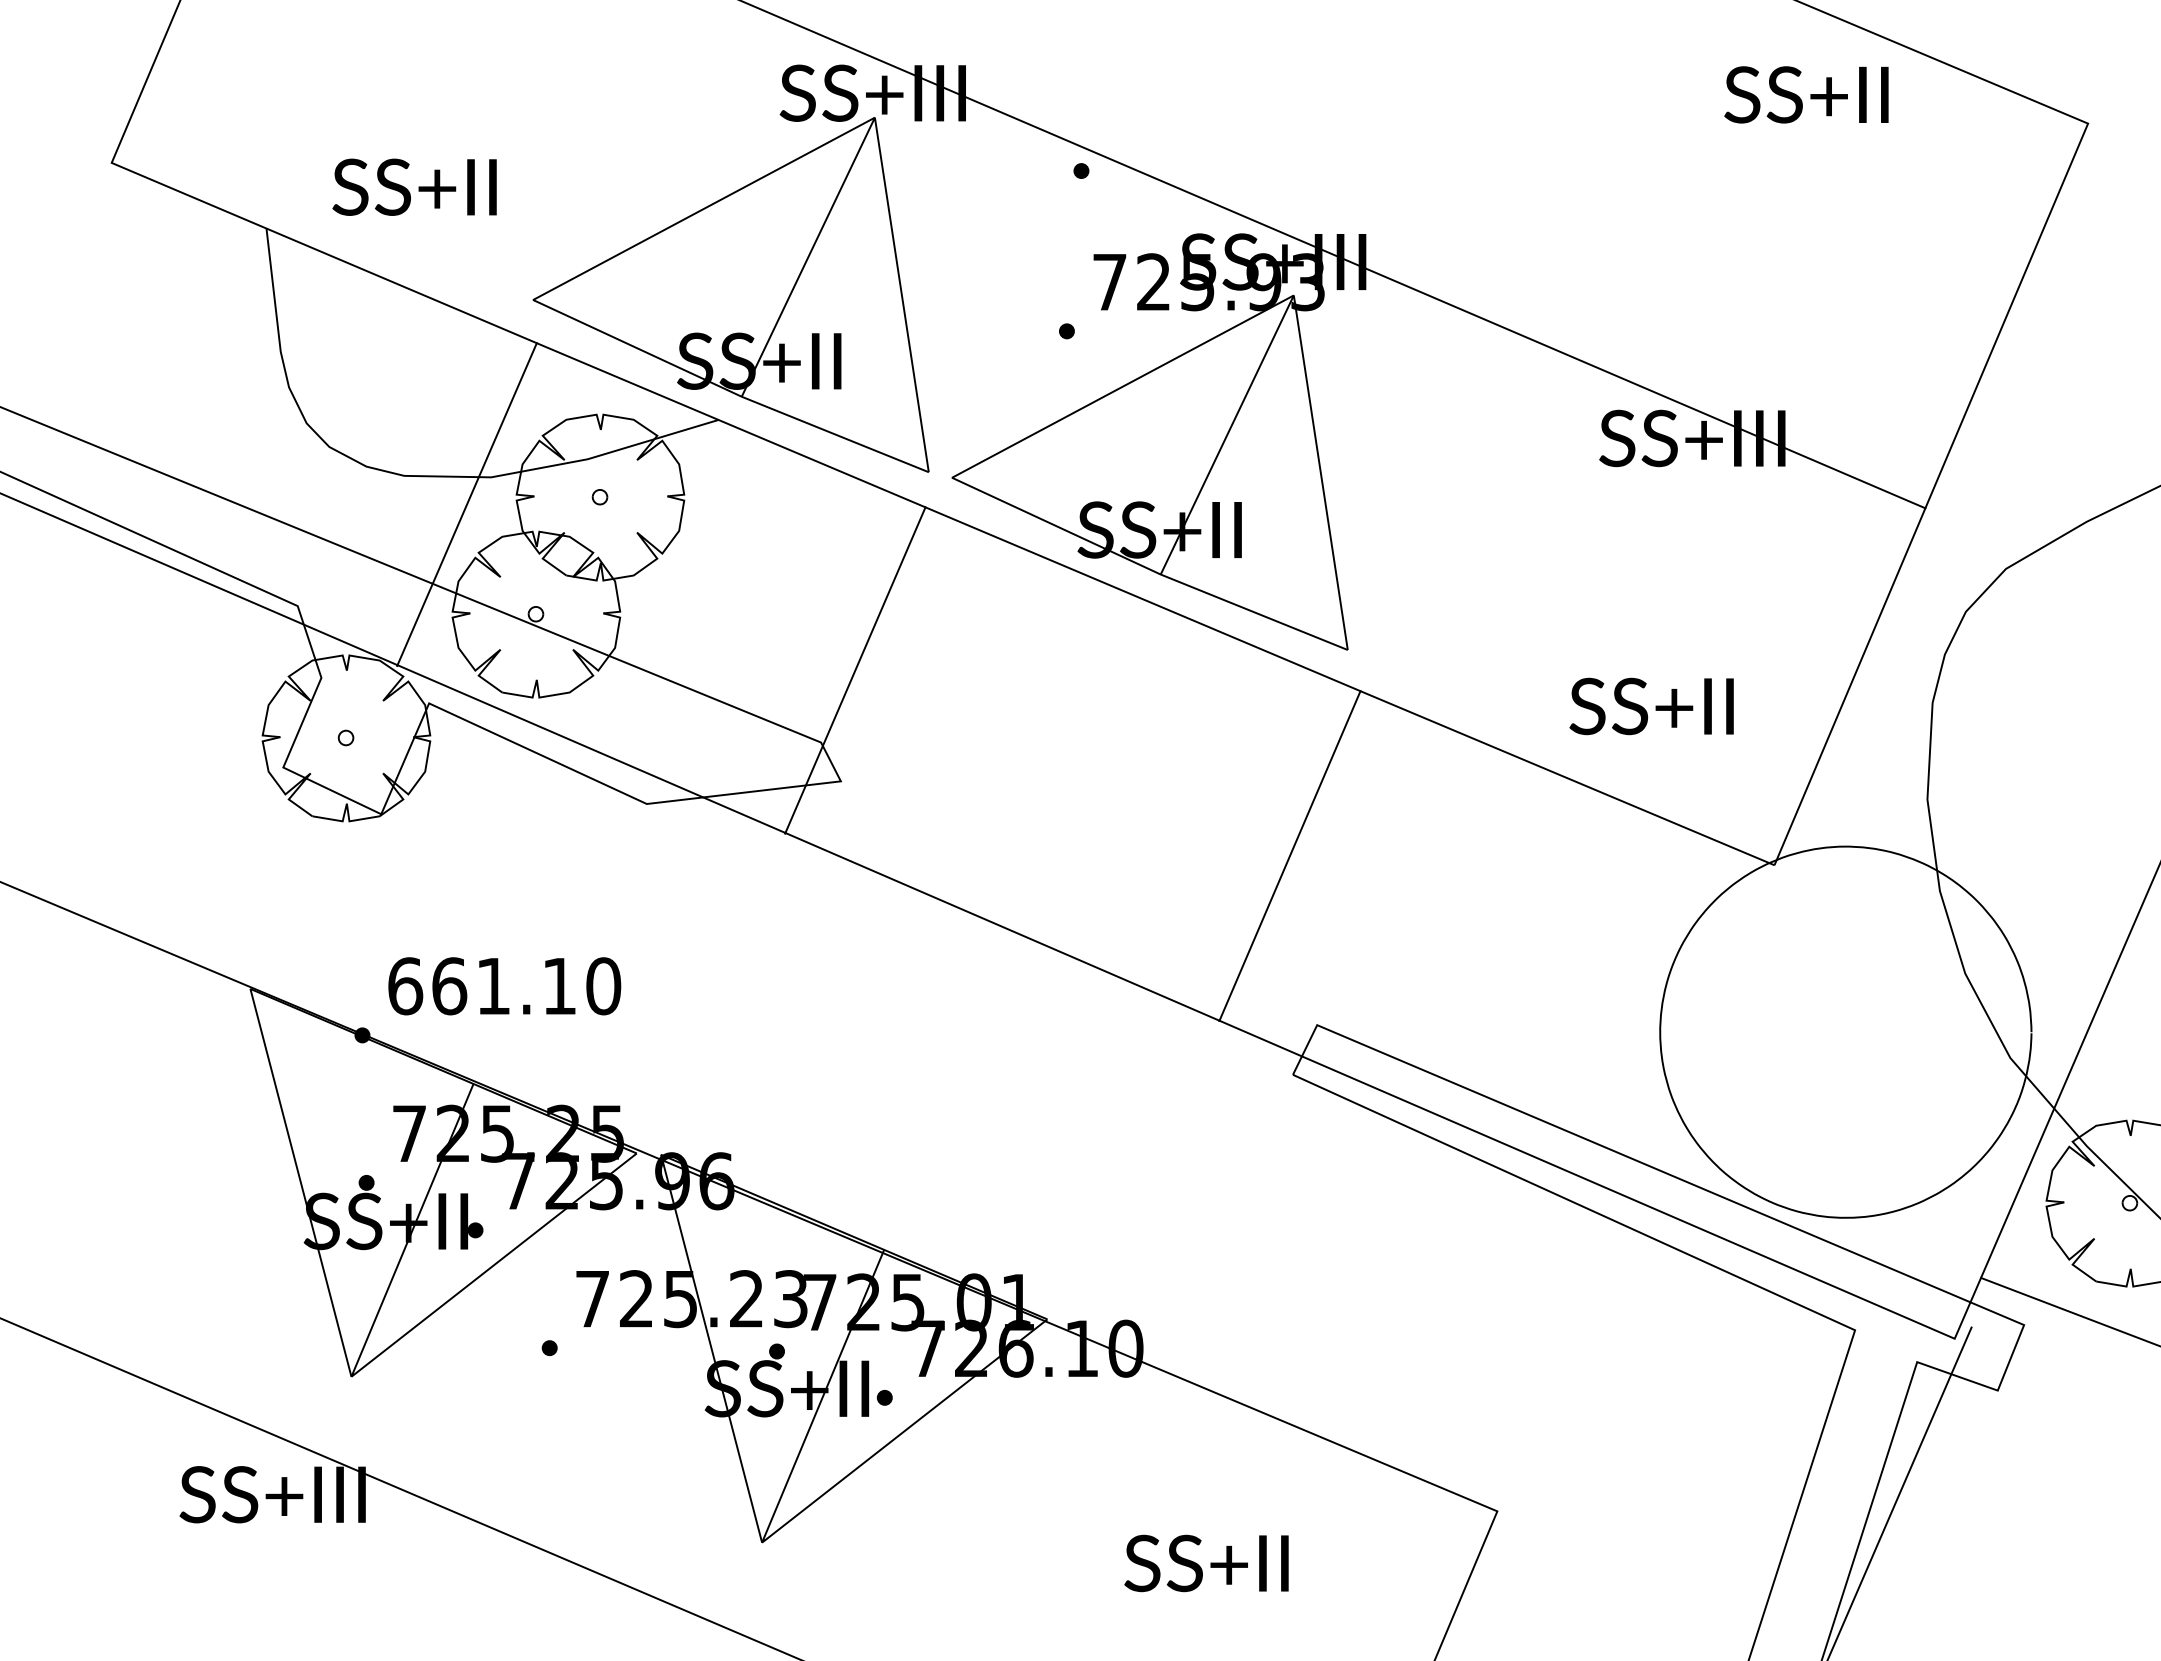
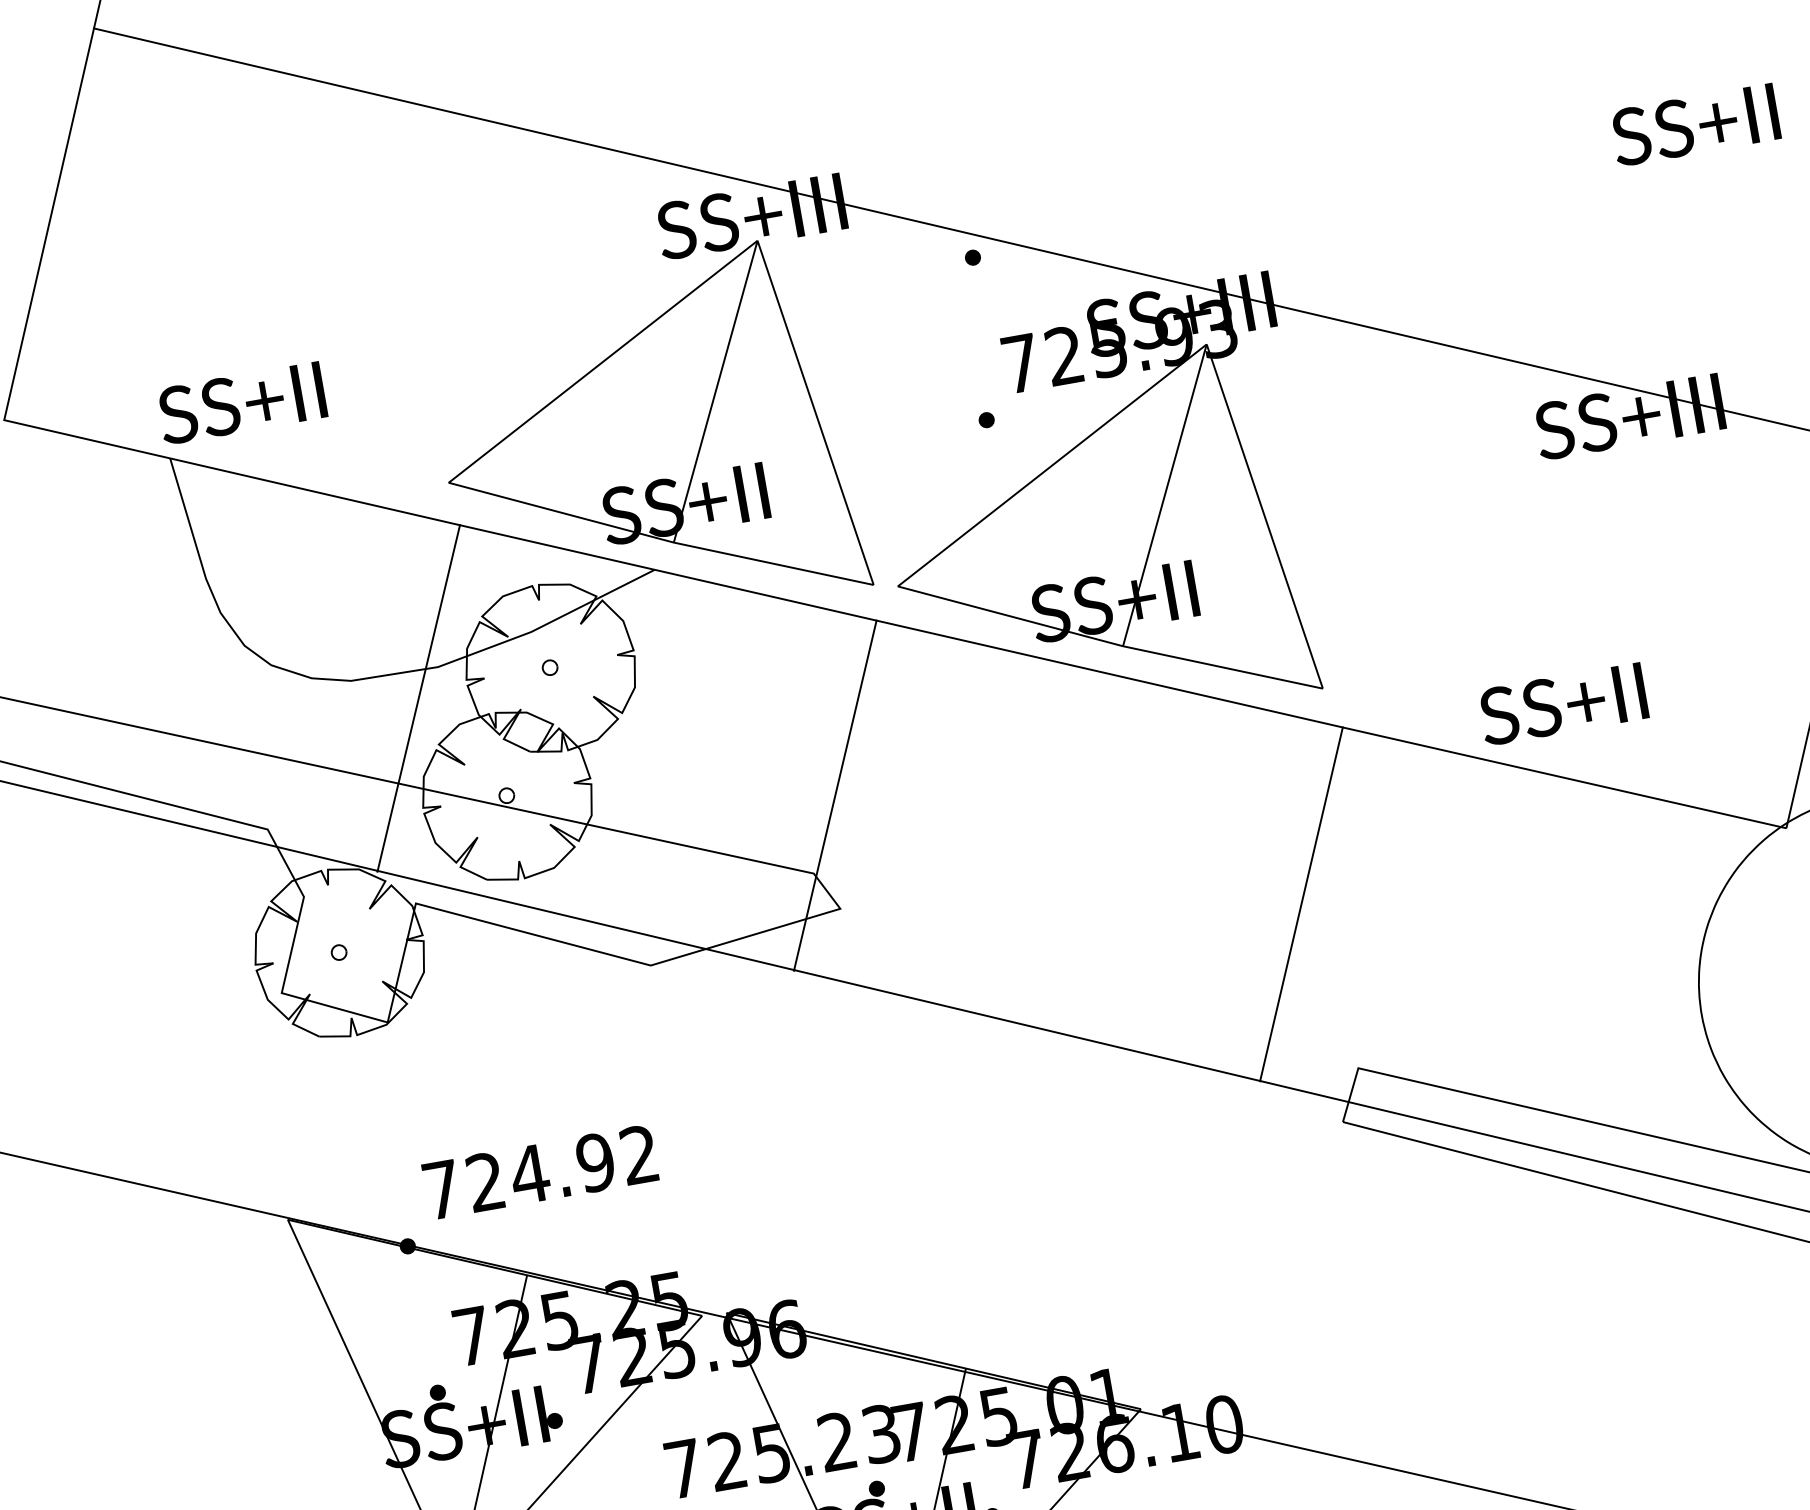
text: (1806, 94) -> (1695, 124), moved
text: (414, 186) -> (241, 402), moved
text: (1651, 706) -> (1562, 704), moved
text: (504, 986) -> (540, 1172), 661.10 -> 724.92

